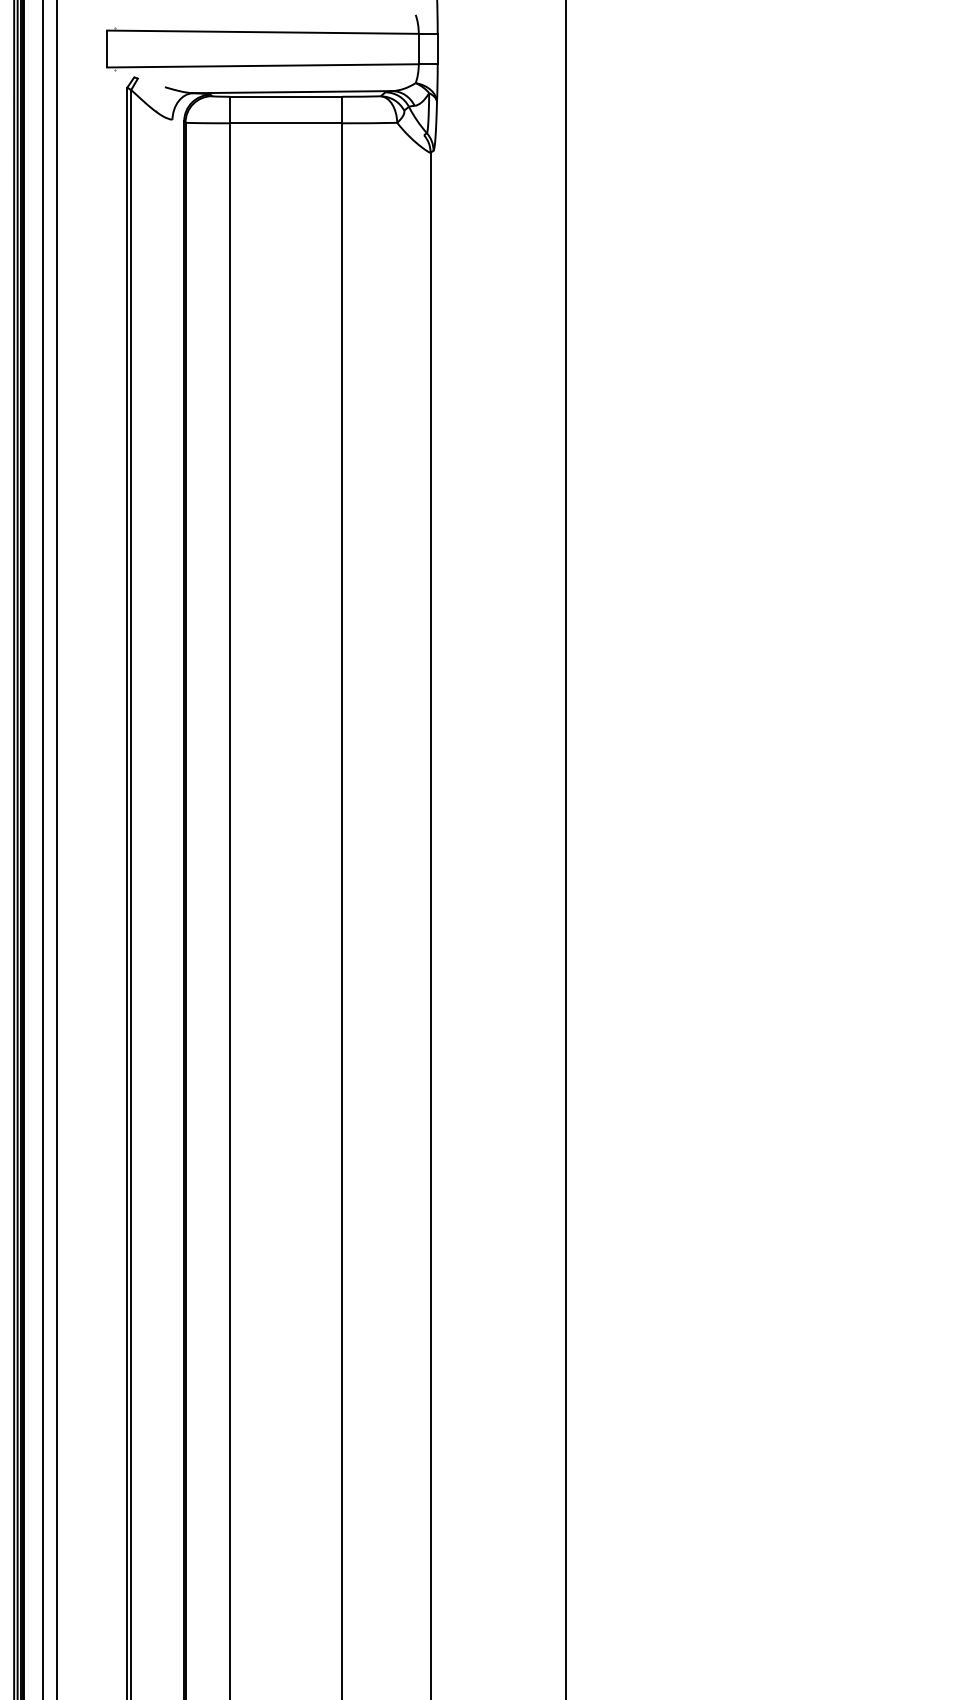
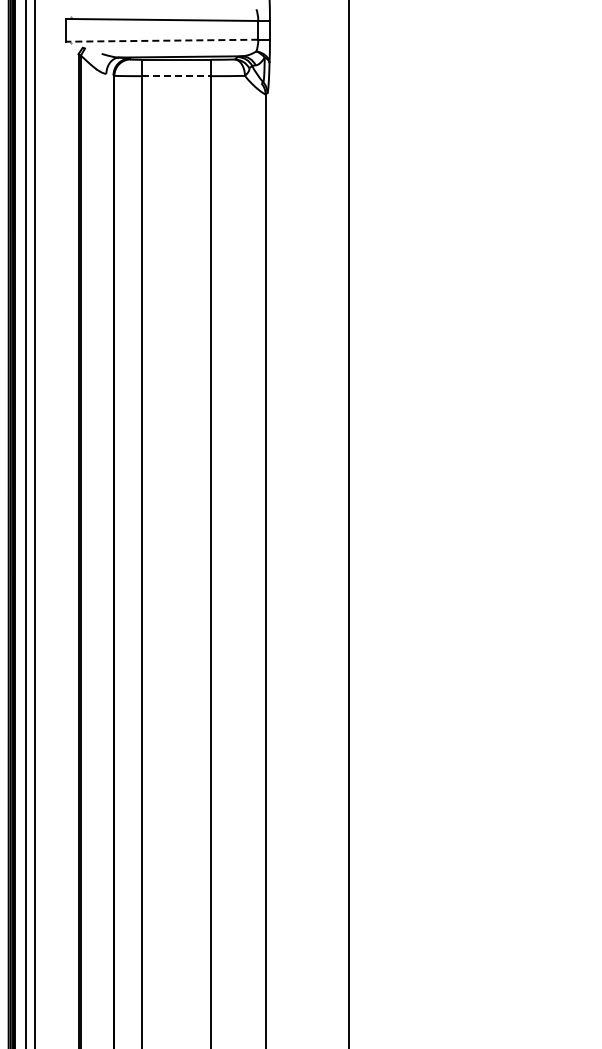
line: (261, 65) -> (161, 40), solid -> dashed
line: (286, 123) -> (176, 76), solid -> dashed

